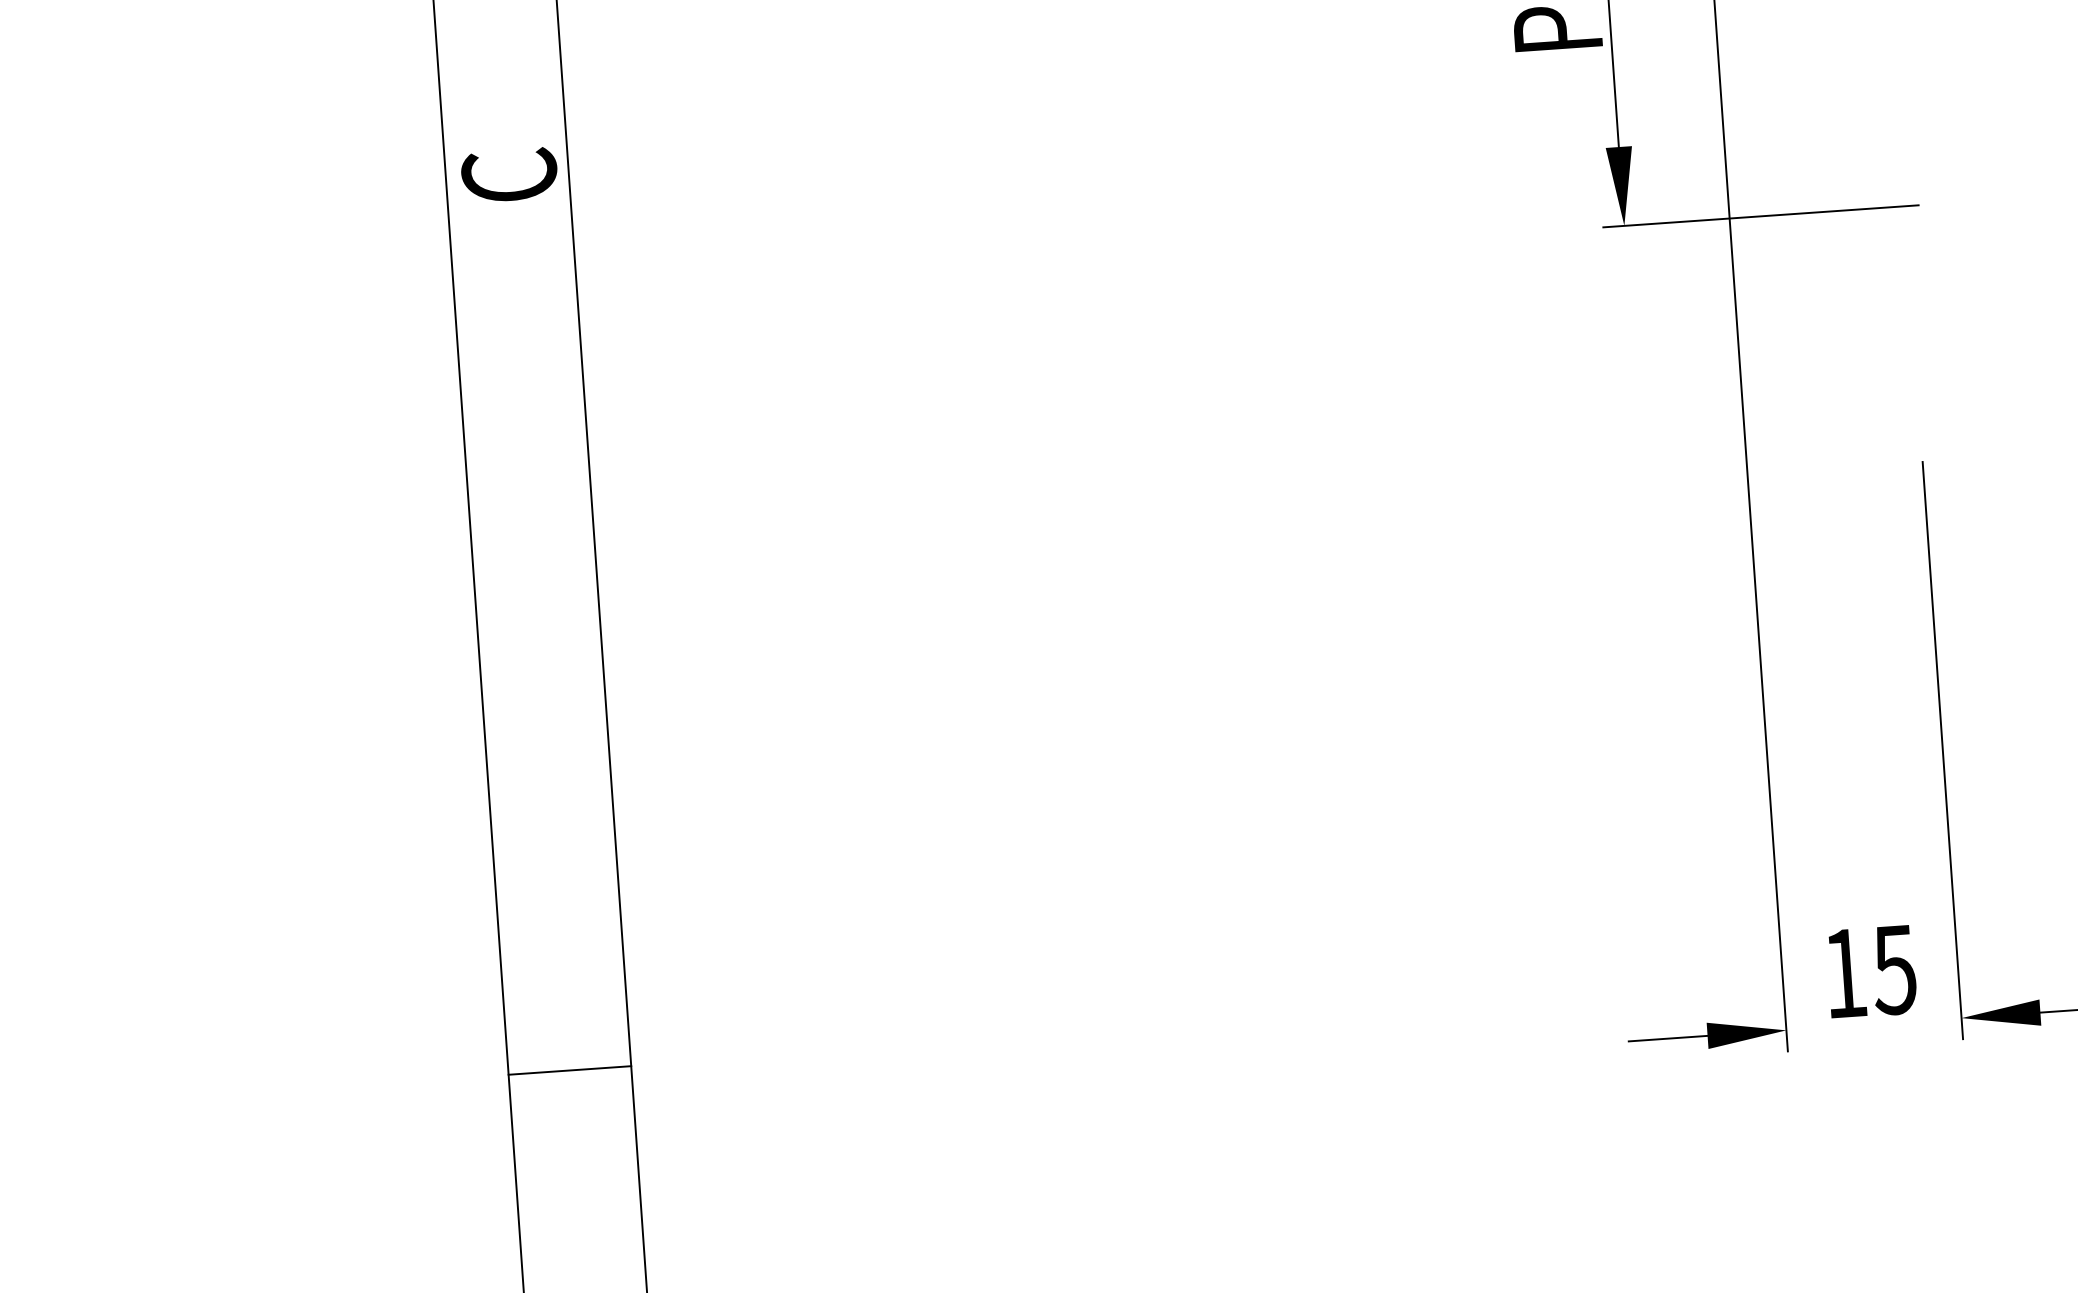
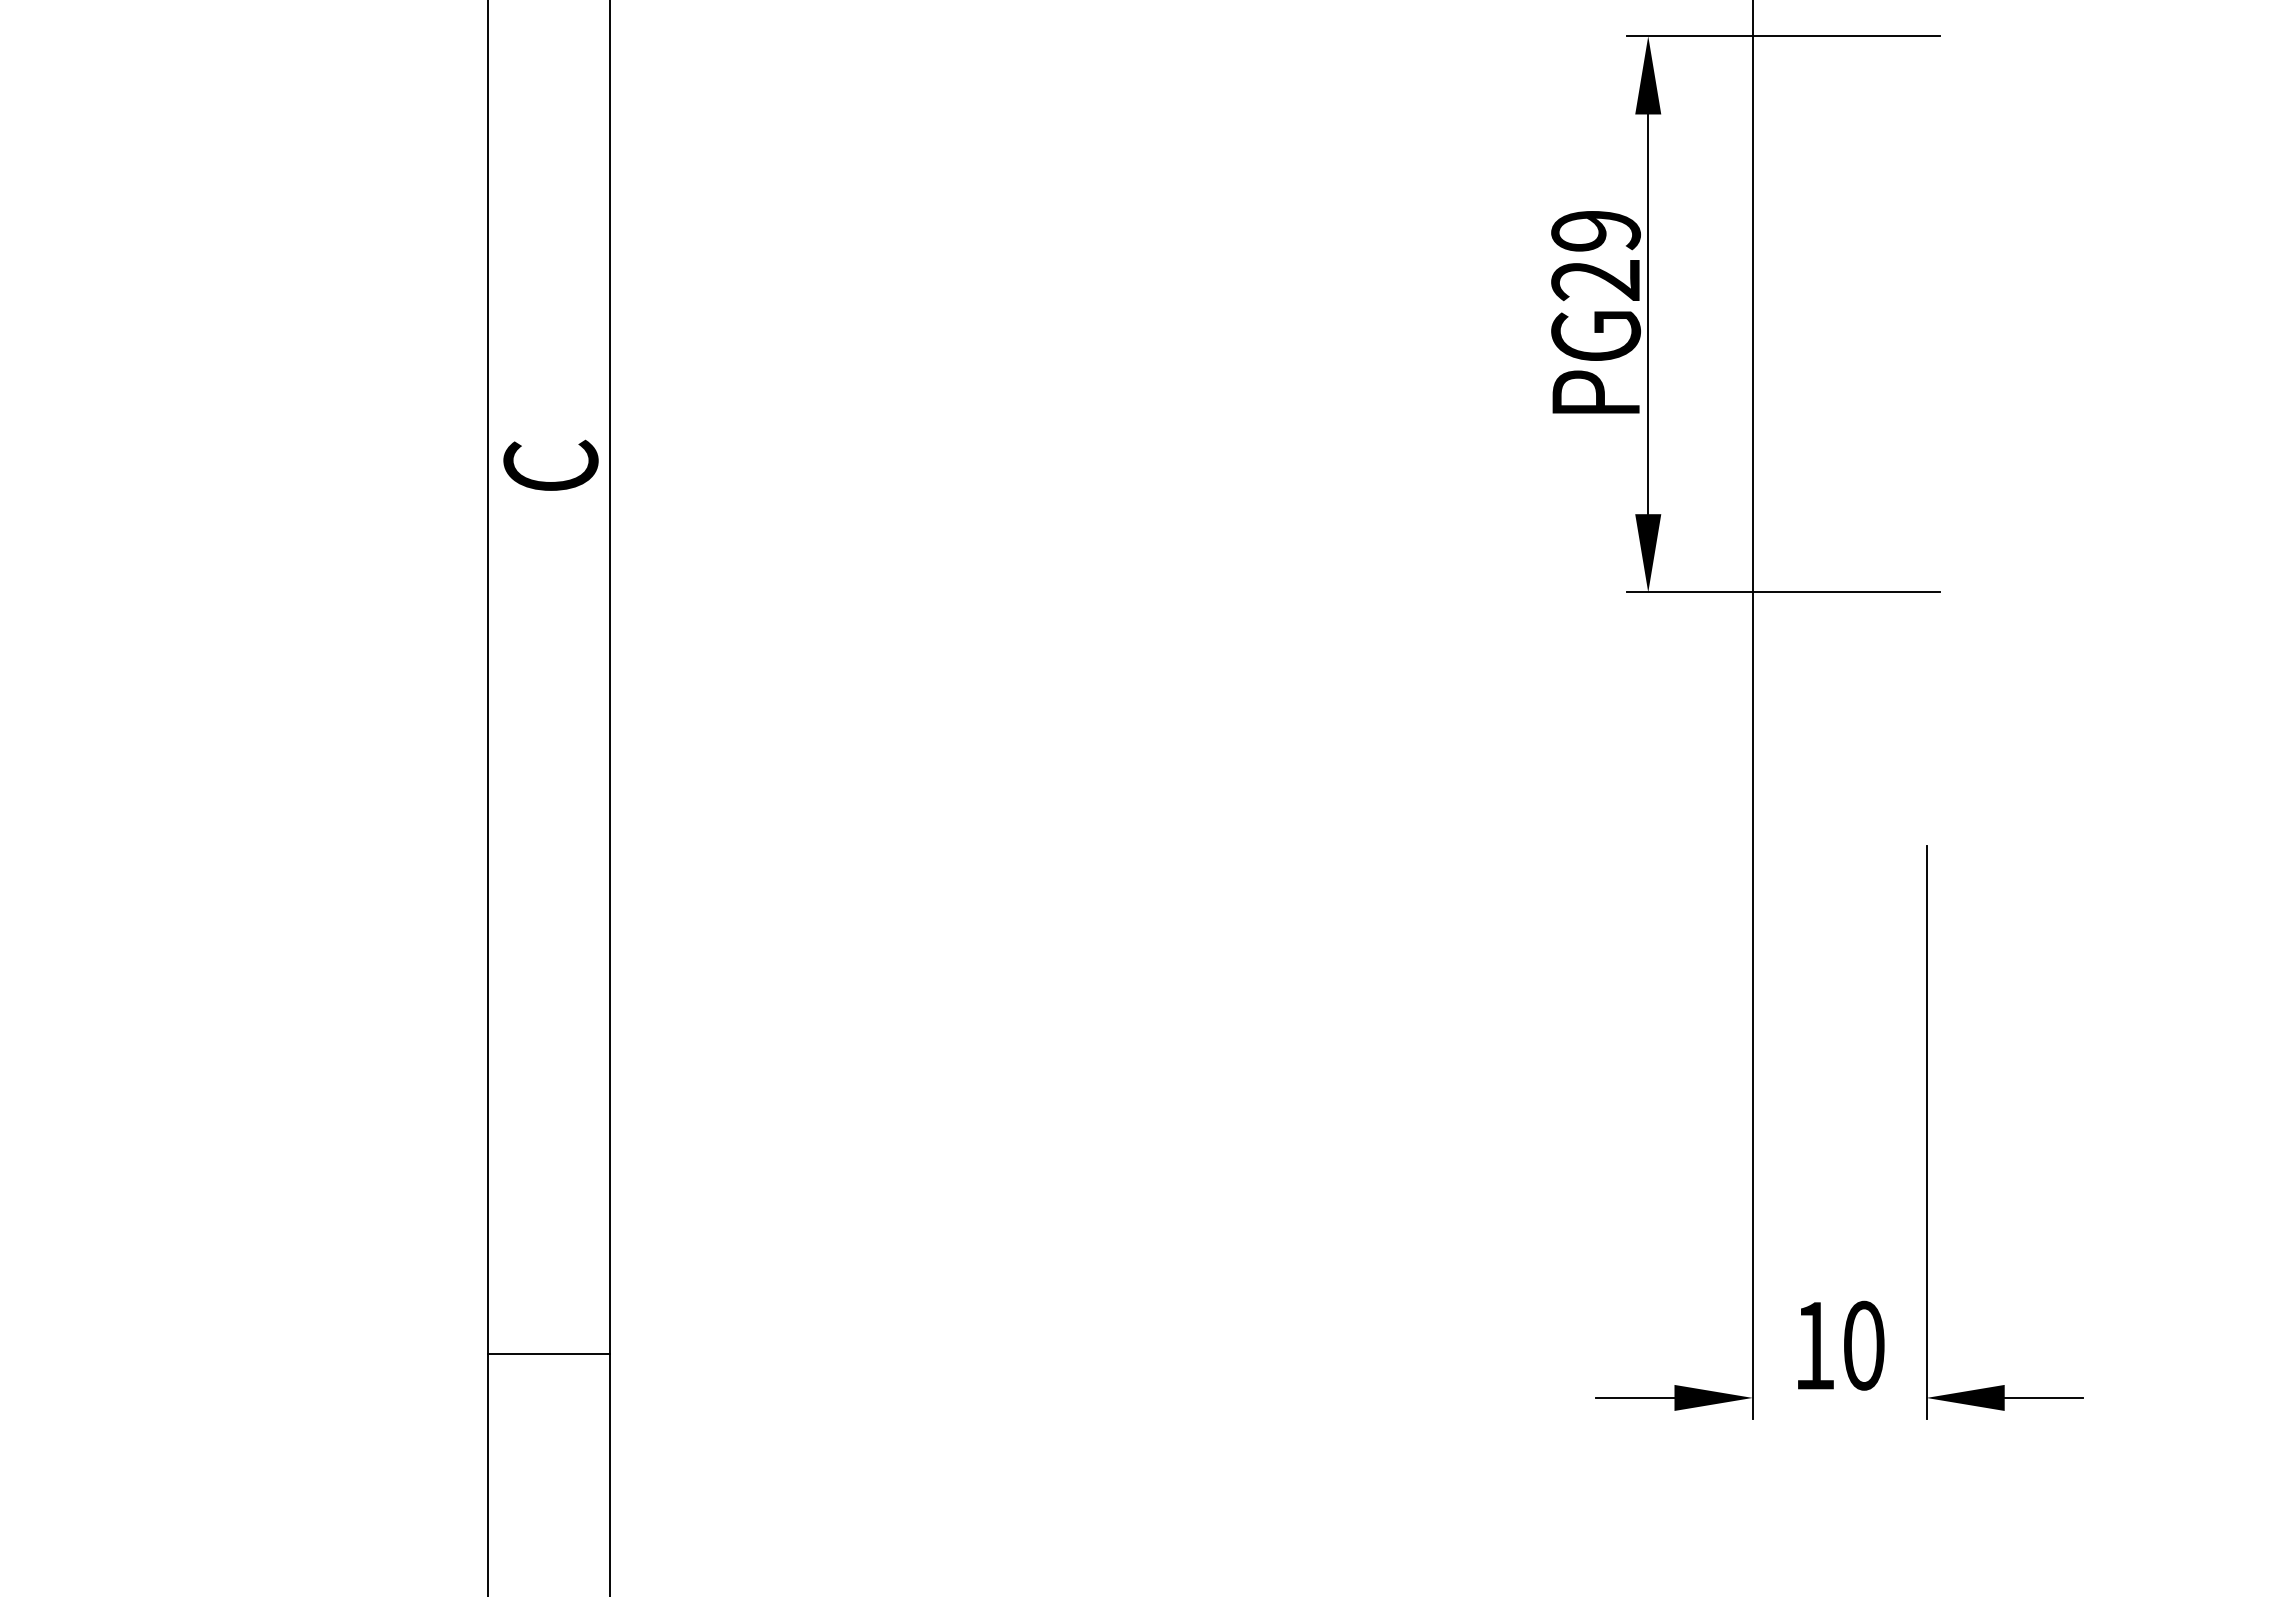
text: (1894, 969) -> (1863, 1345), 15 -> 10

